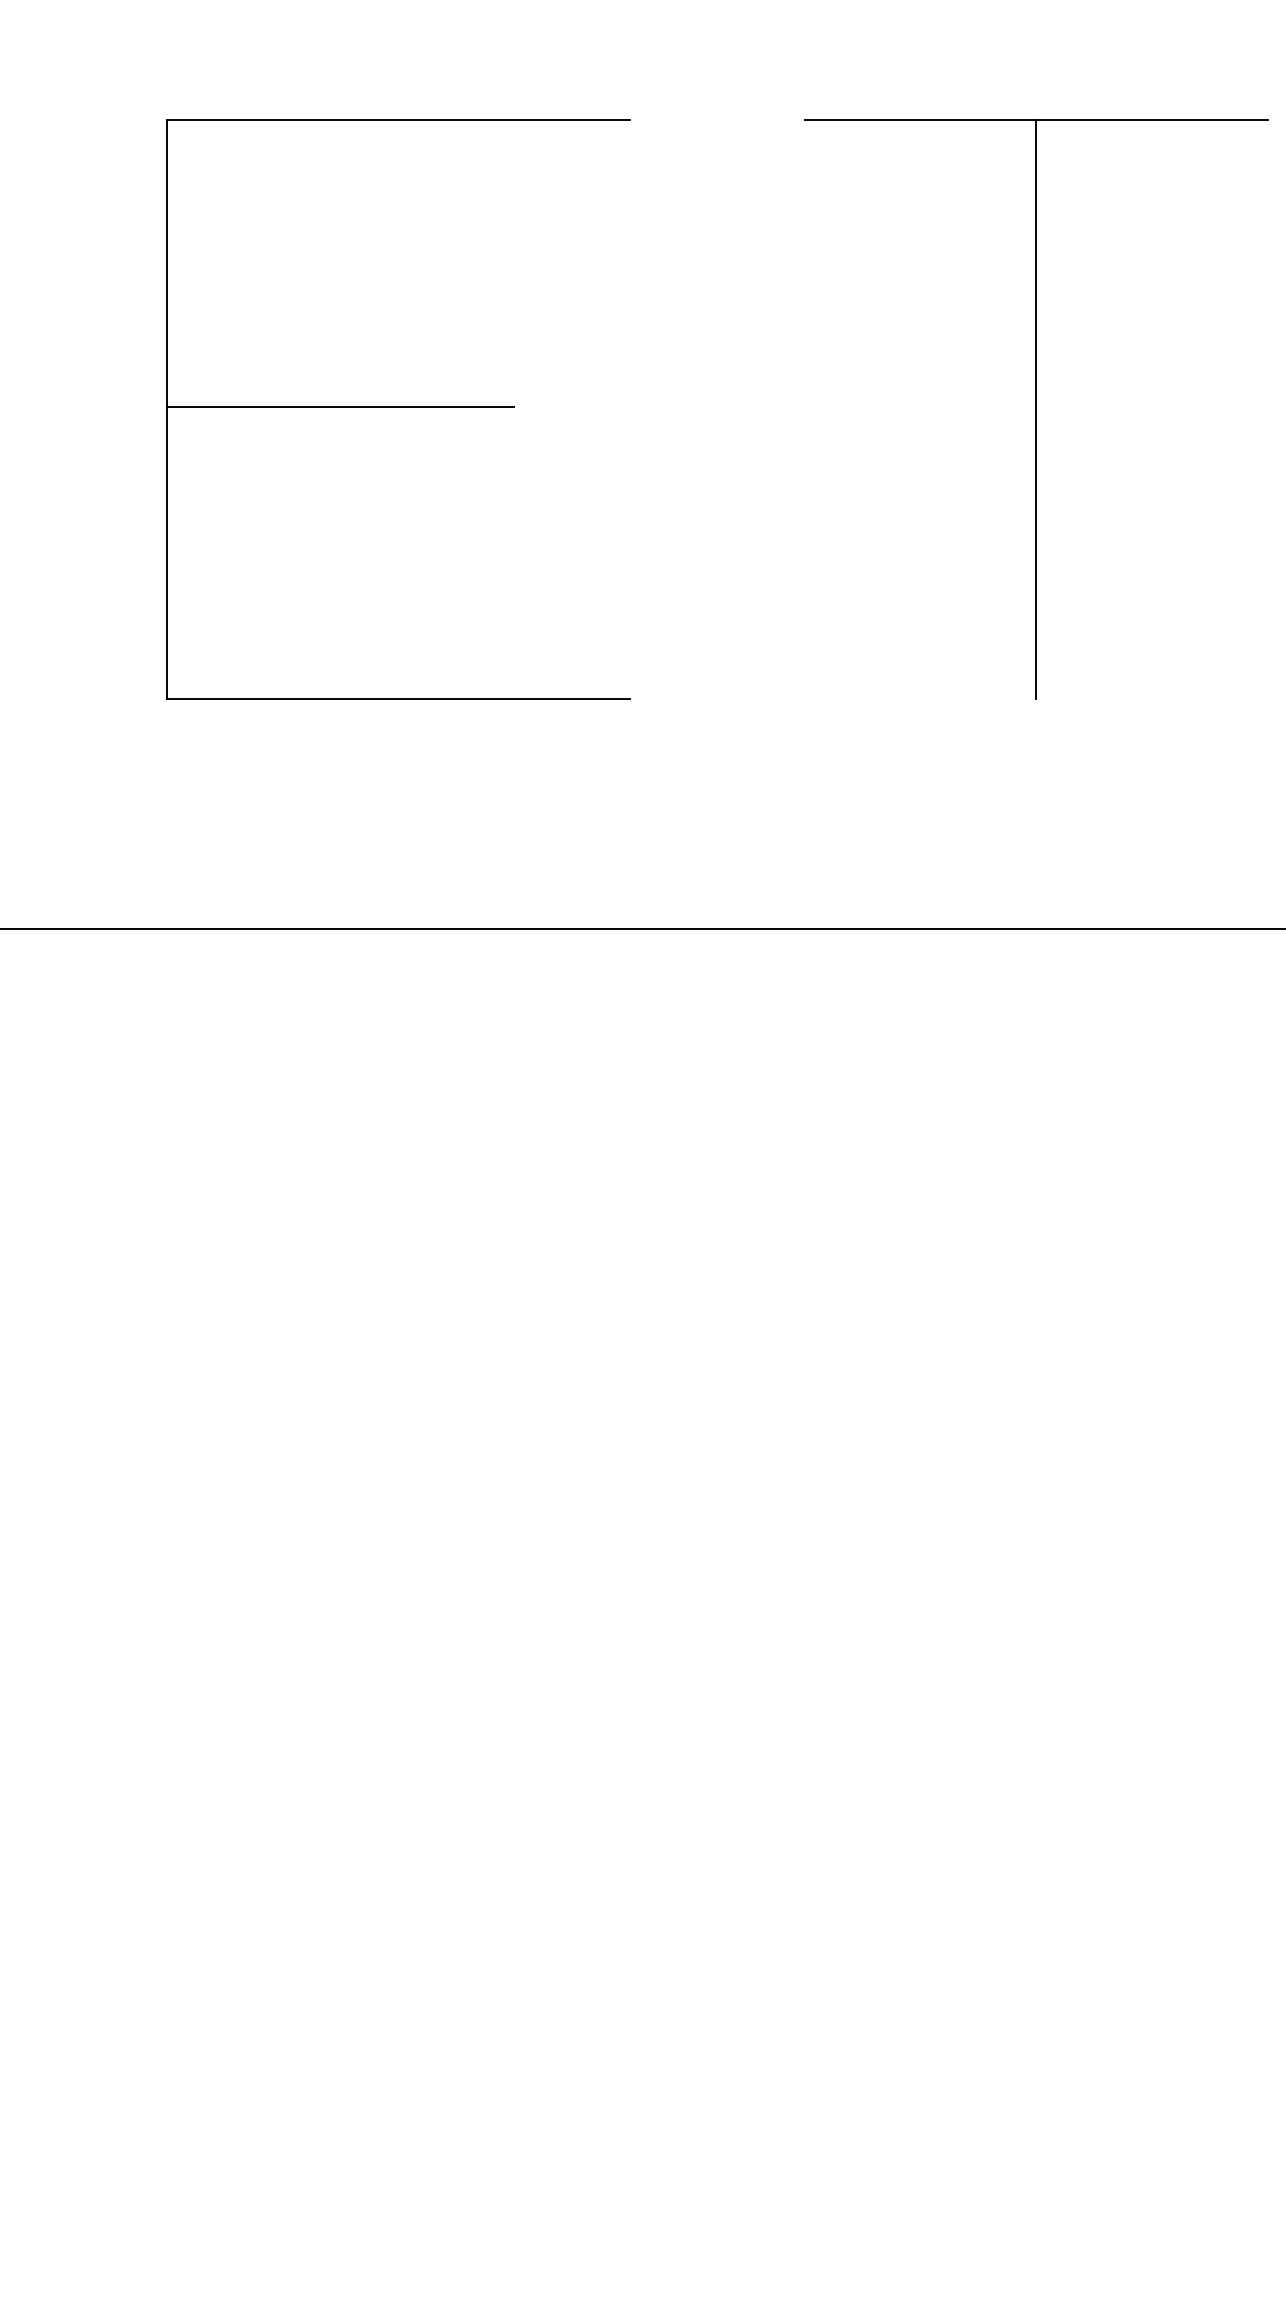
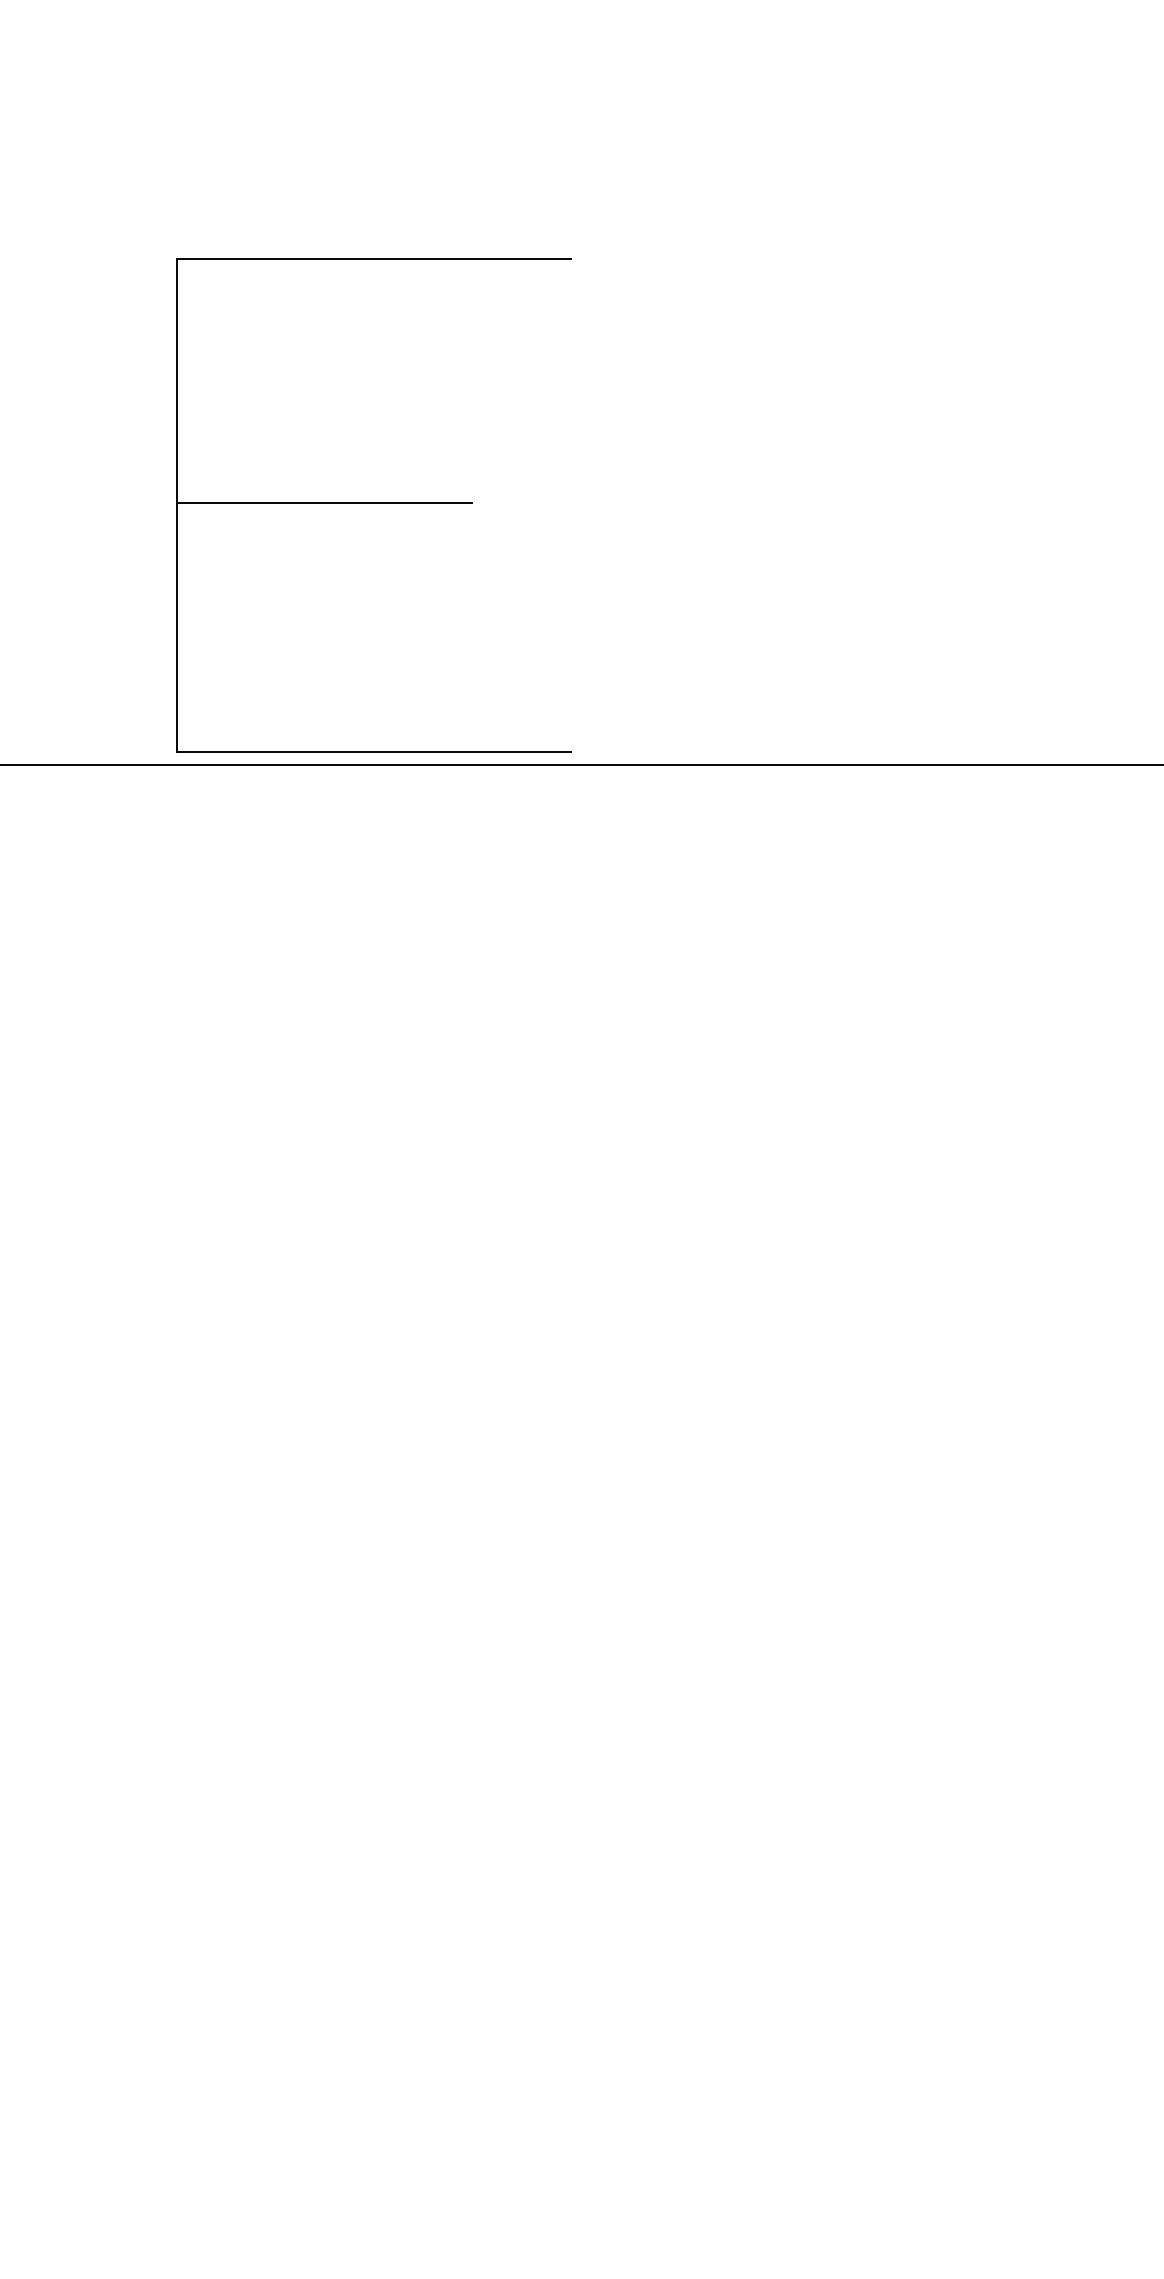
part: (398, 409) -> (373, 505), moved
part: (1035, 409) -> (915, 323), removed

